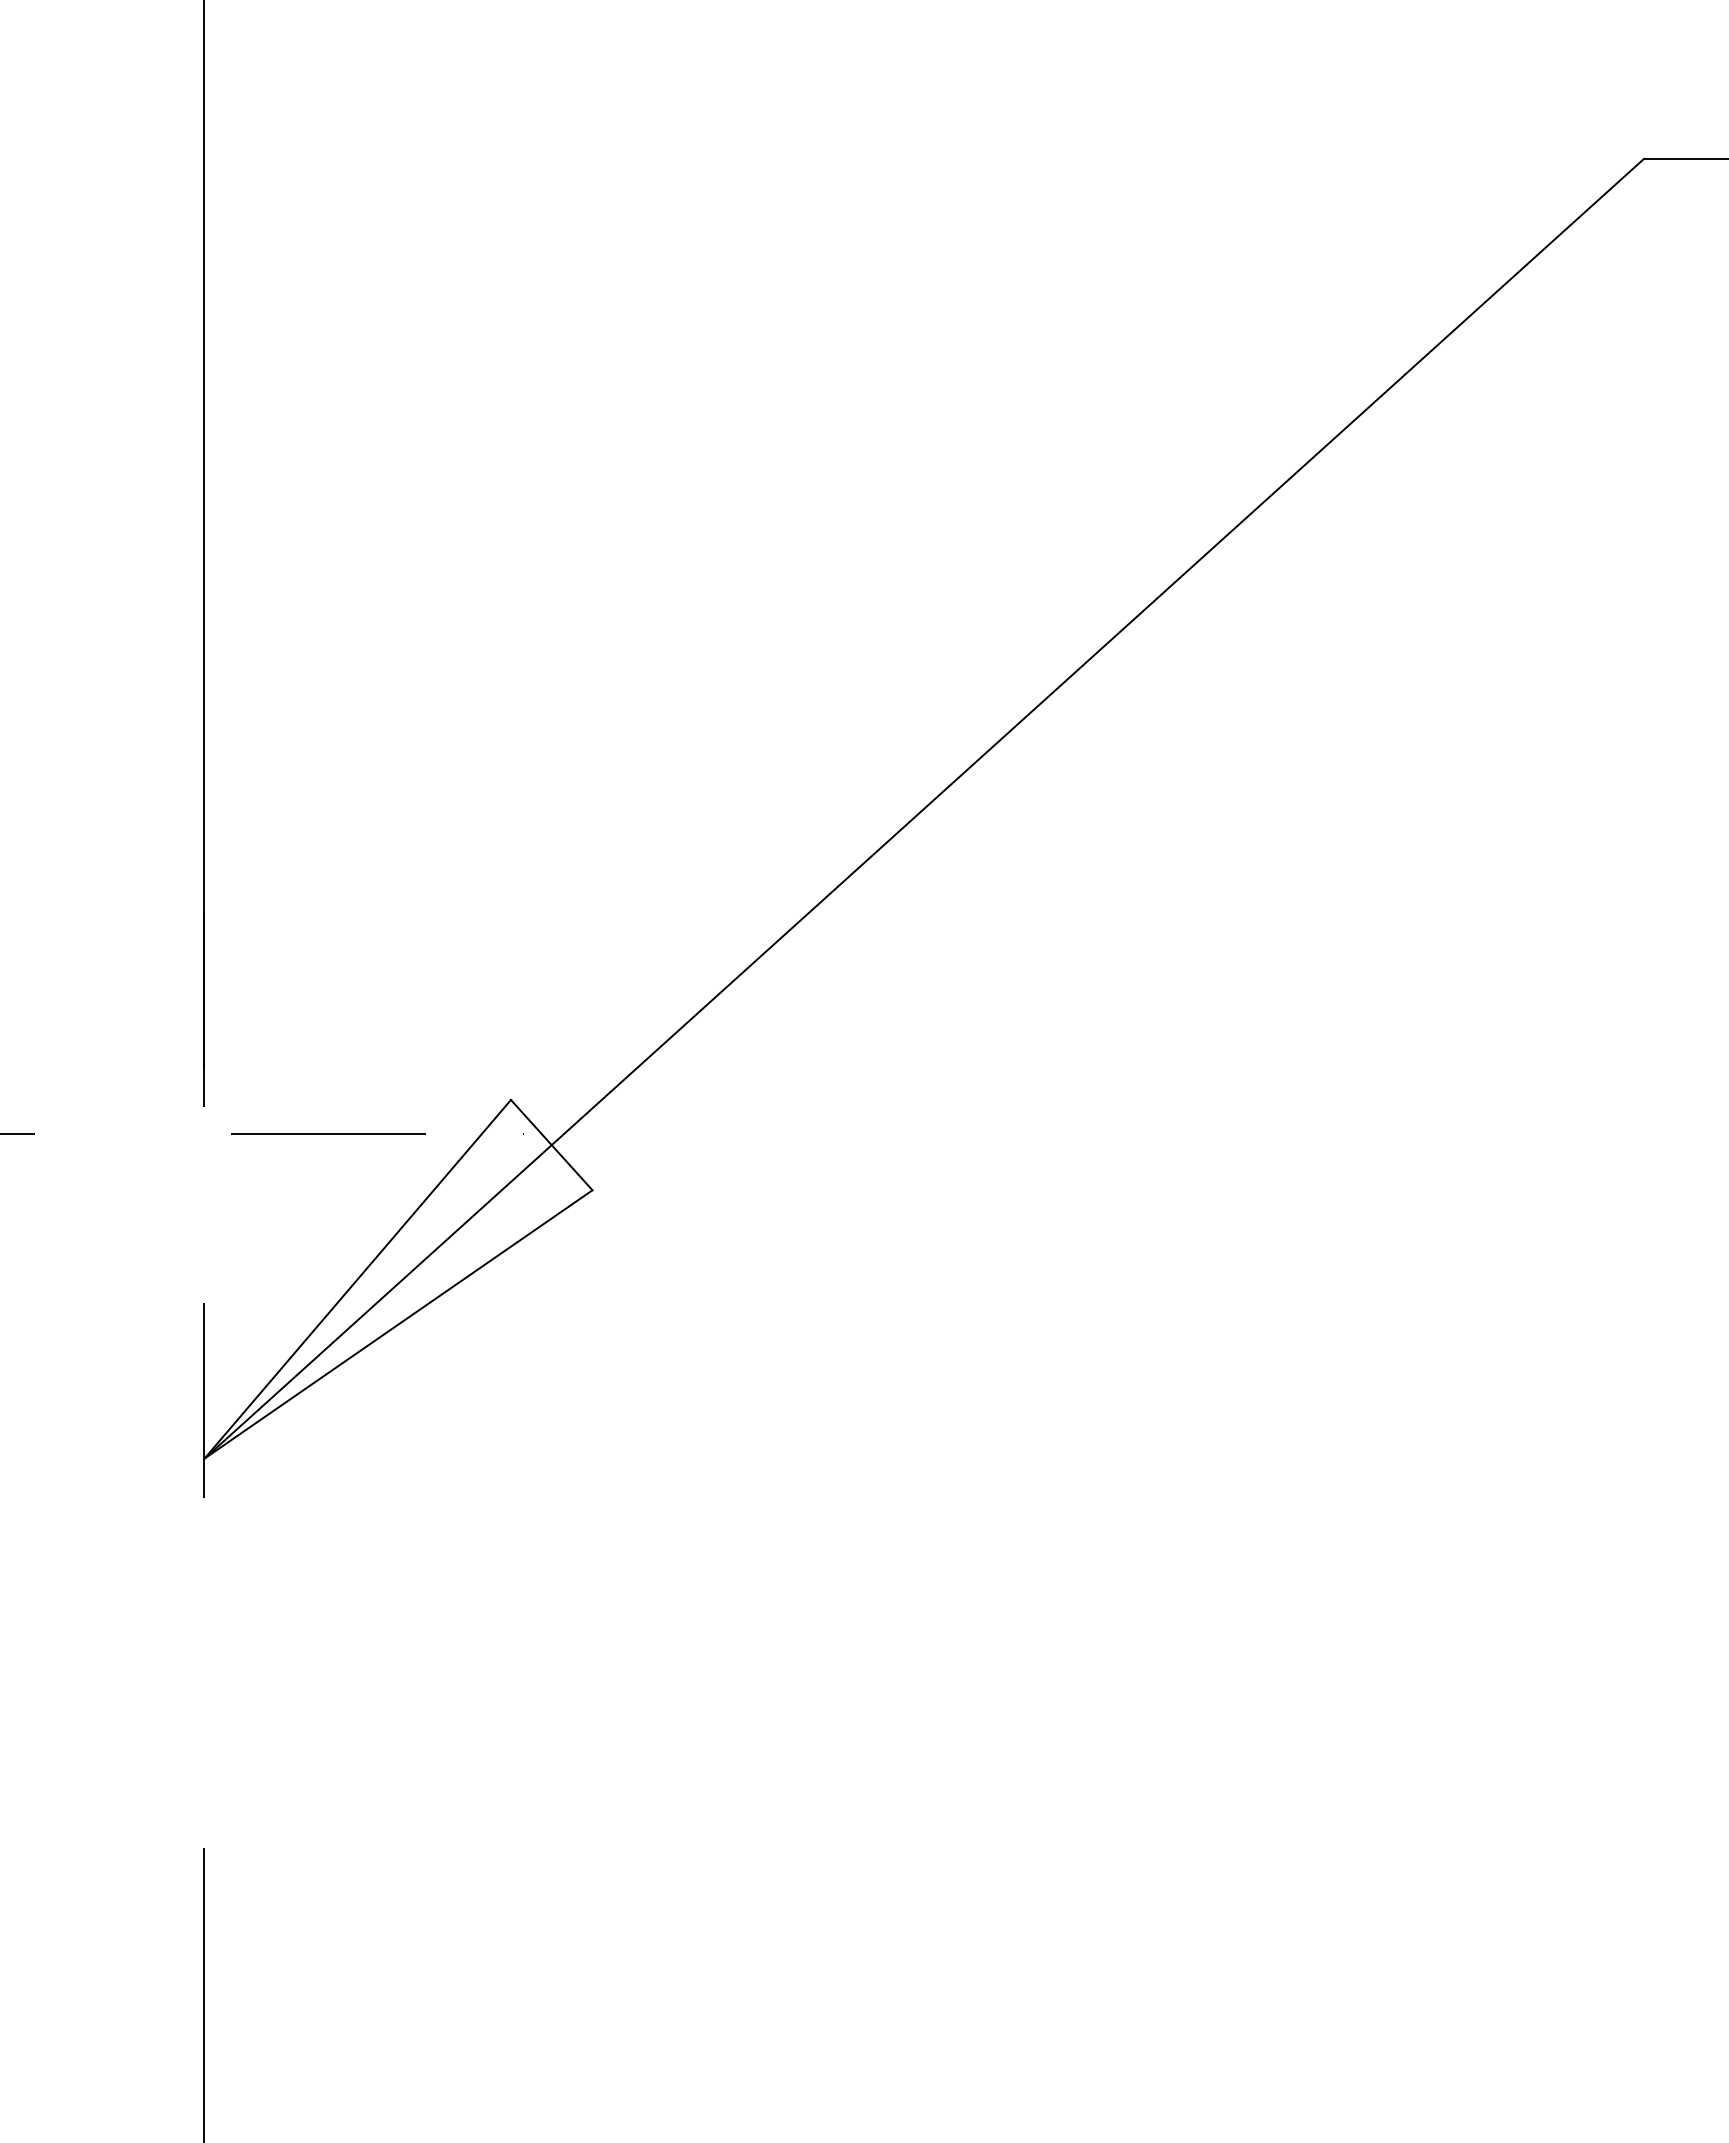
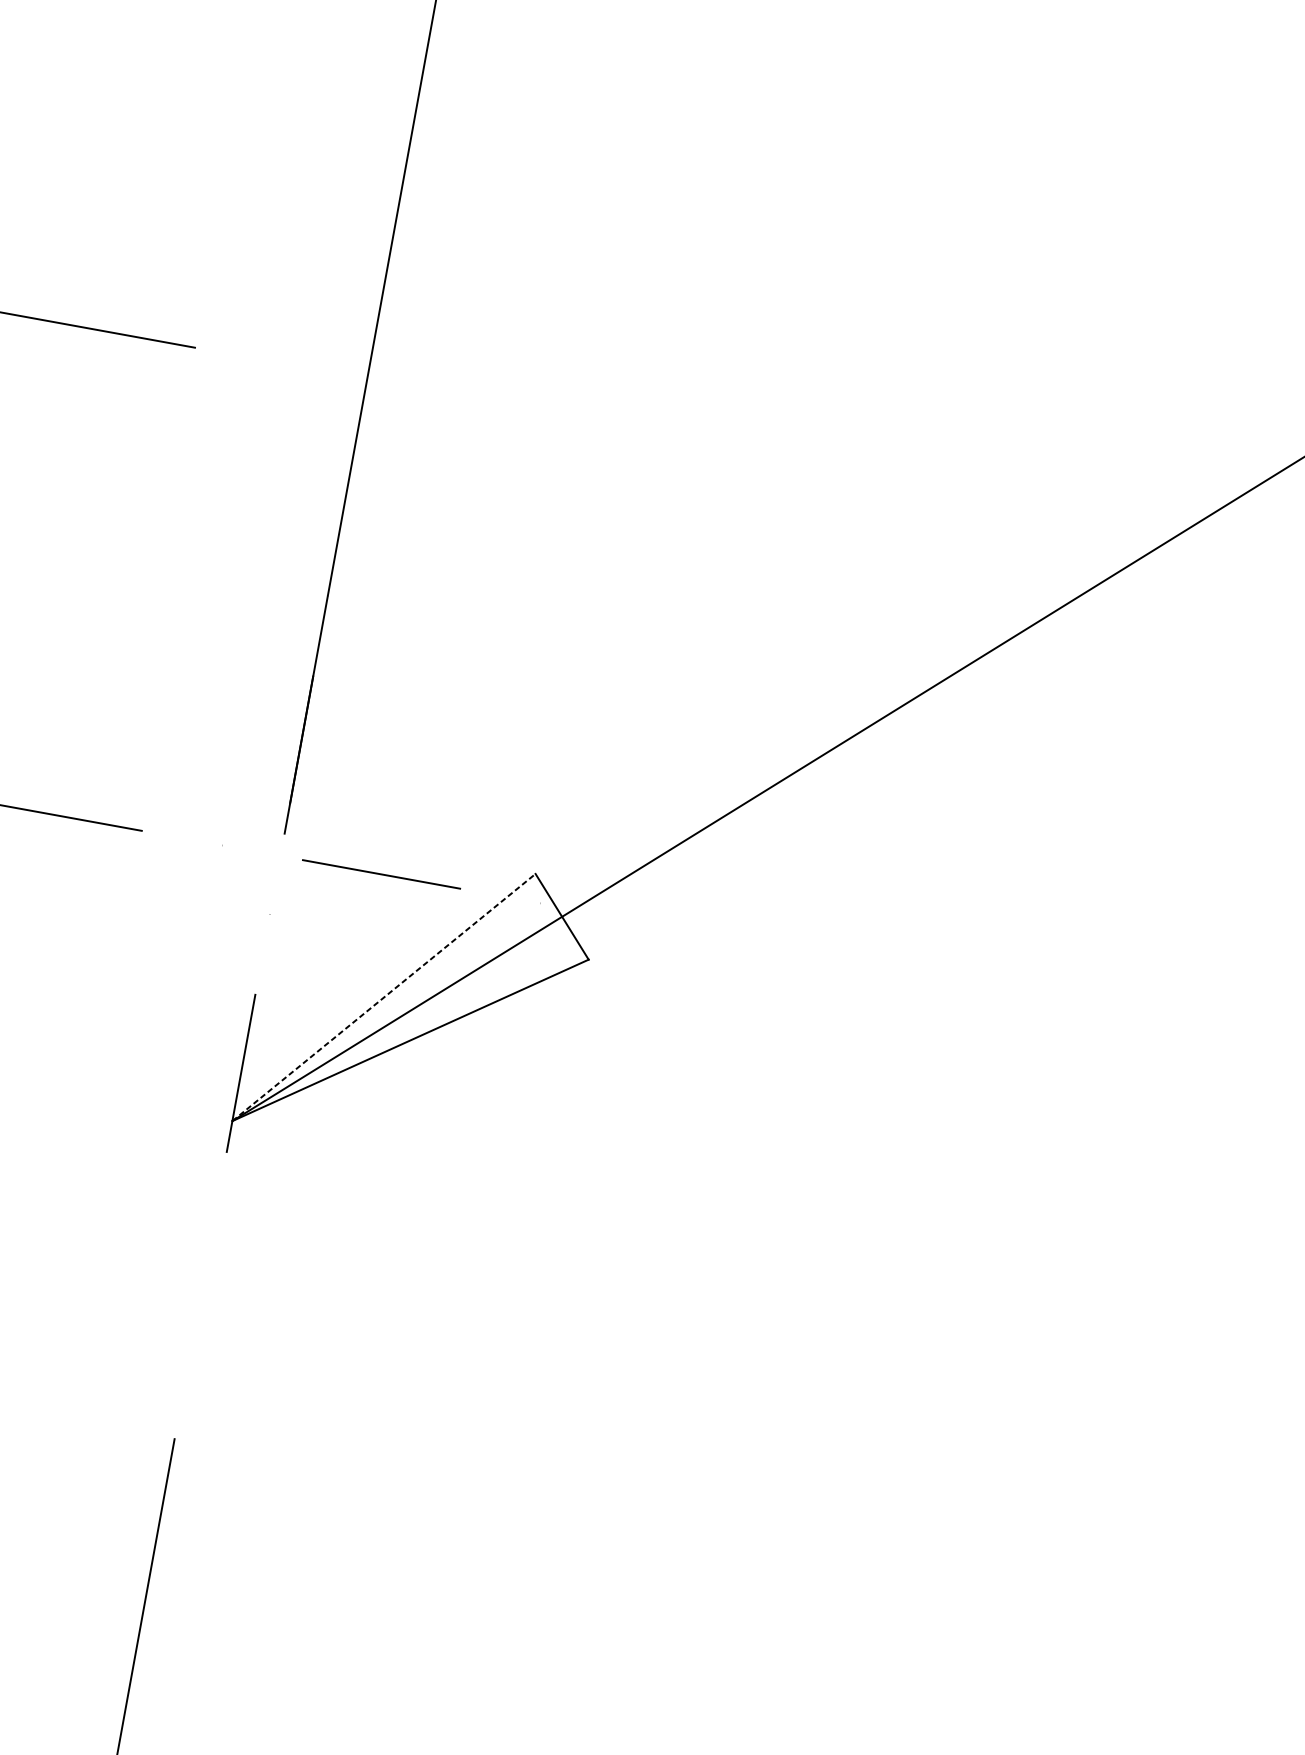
line: (357, 1279) -> (383, 997), solid -> dashed

